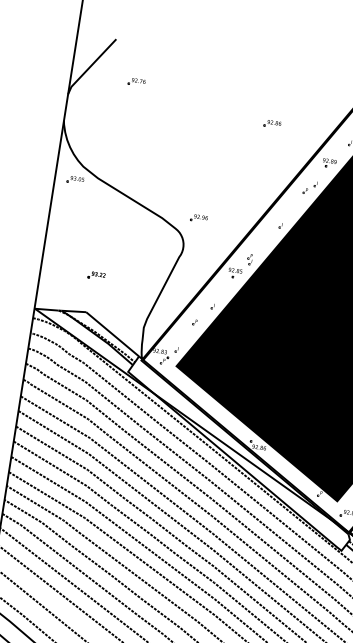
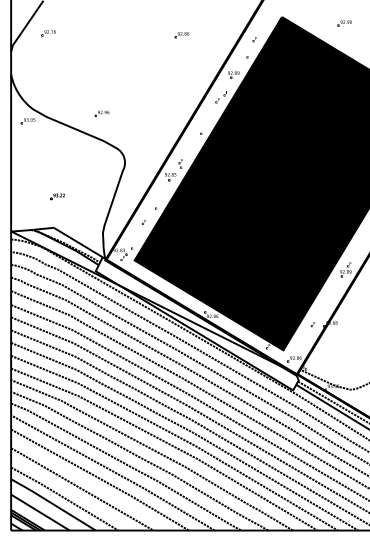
part: (136, 82) -> (48, 33), moved
part: (271, 124) -> (181, 35), moved
part: (198, 218) -> (101, 113), moved

